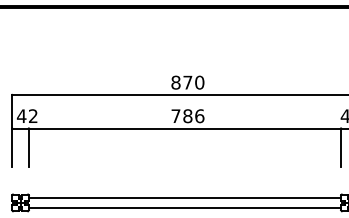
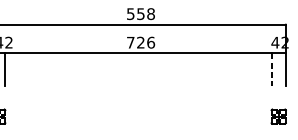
text: (187, 82) -> (140, 13), 870 -> 558
text: (187, 116) -> (140, 42), 786 -> 726
line: (341, 148) -> (271, 70), solid -> dashed
line: (184, 198) -> (138, 112), removed
line: (184, 207) -> (138, 120), removed

